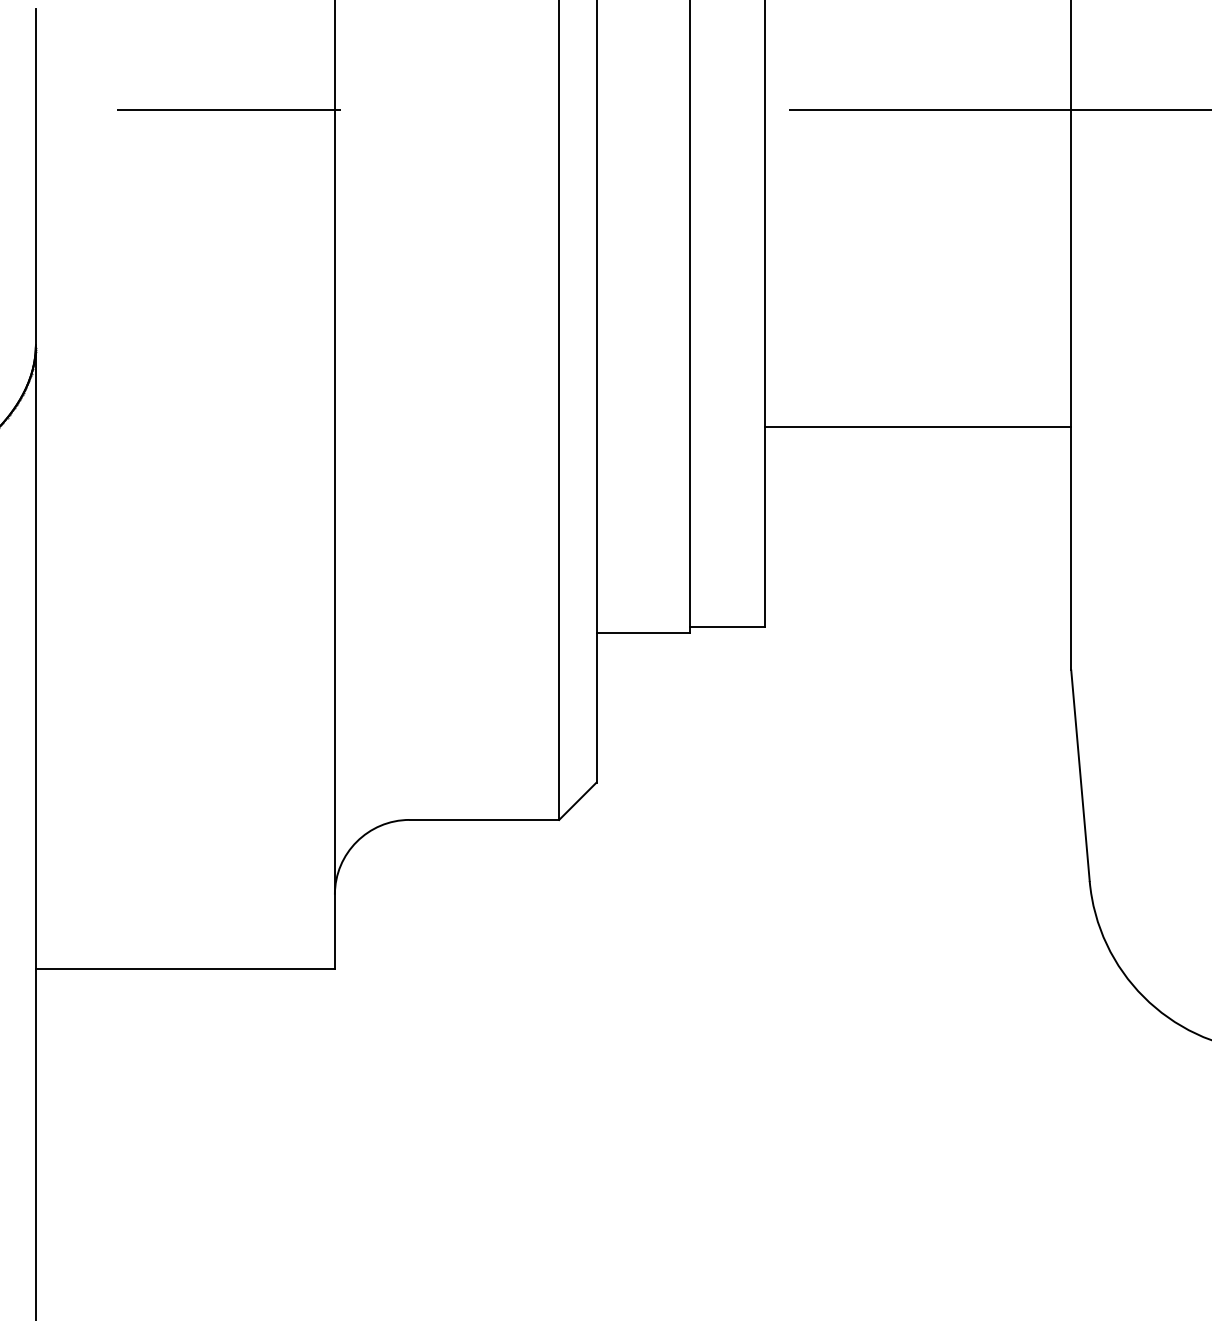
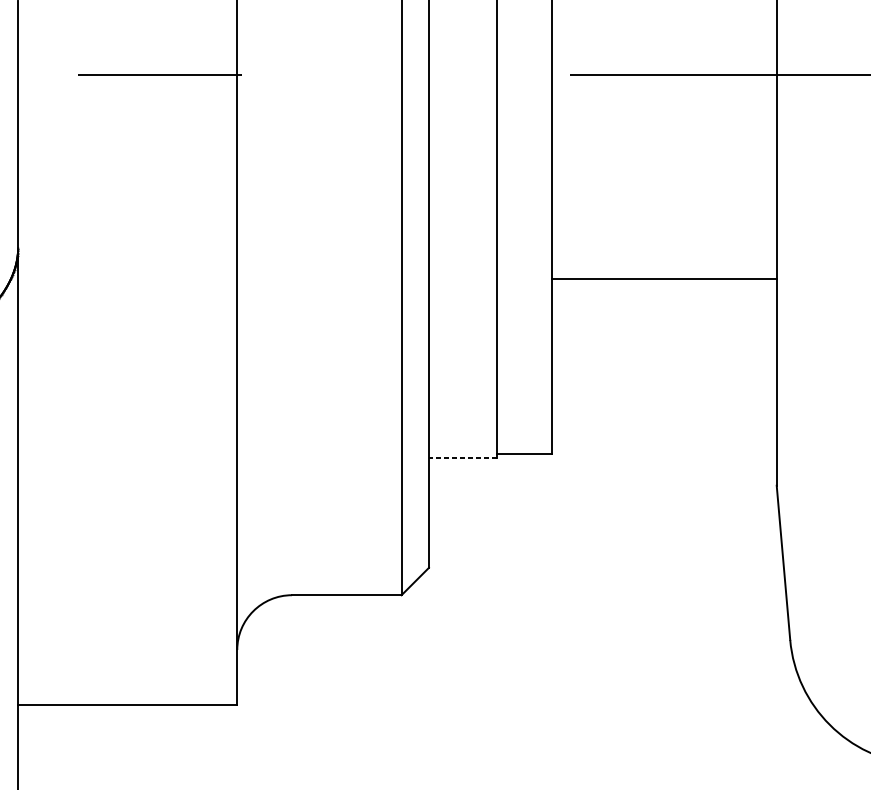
line: (917, 427) -> (664, 279), moved
line: (643, 633) -> (463, 458), solid -> dashed

